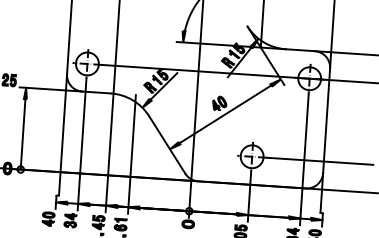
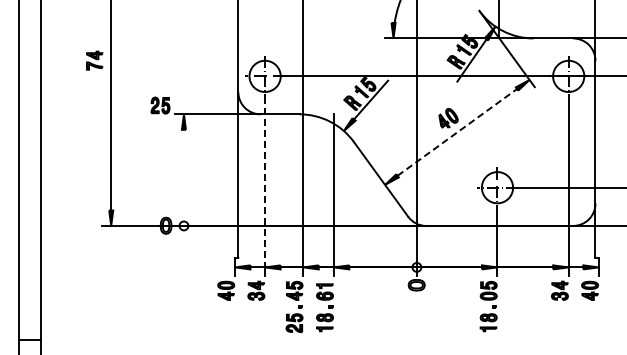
line: (225, 114) -> (457, 132), solid -> dashed
line: (22, 134) -> (183, 177), removed
line: (82, 141) -> (265, 182), solid -> dashed

